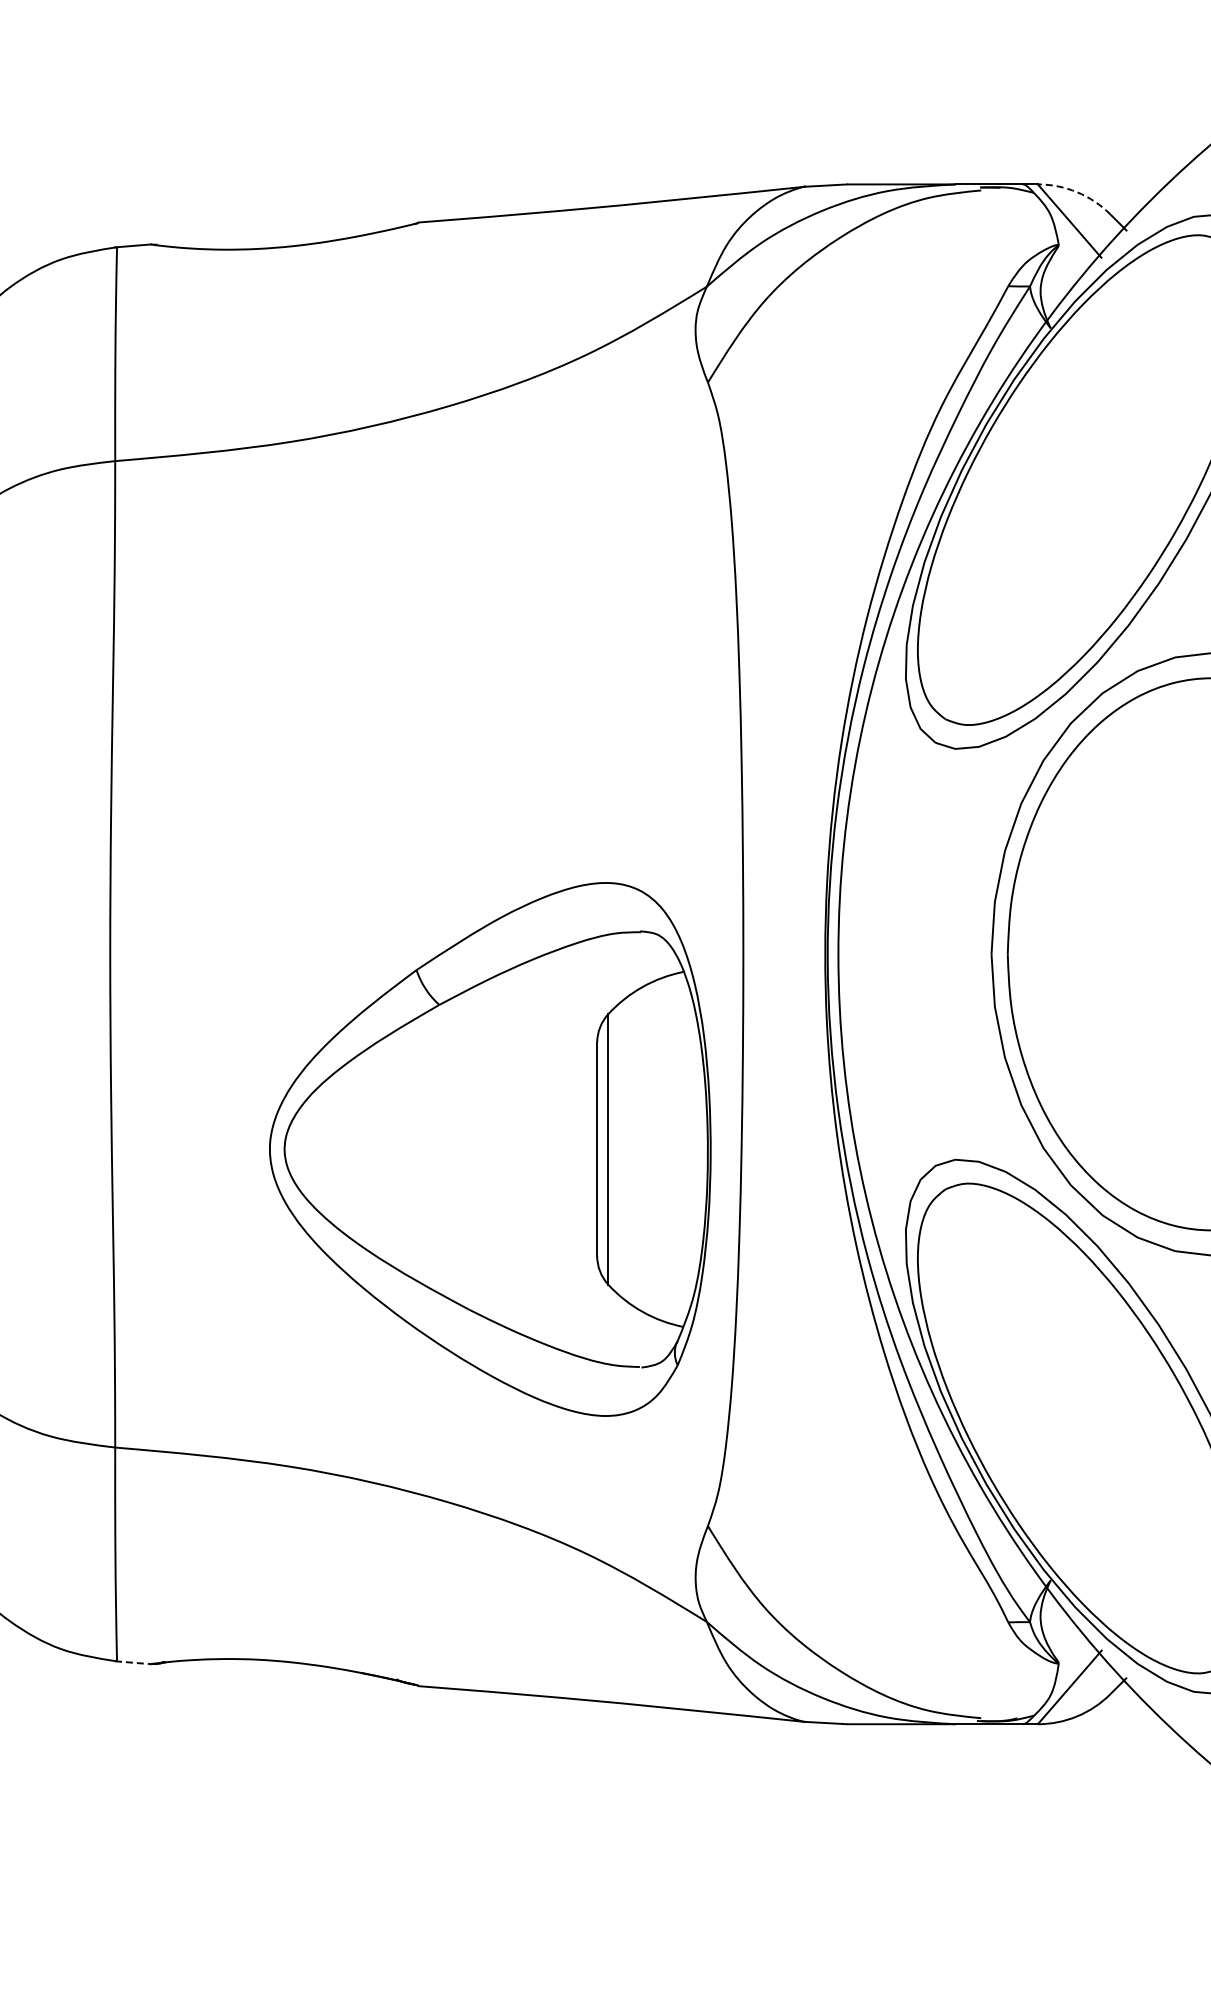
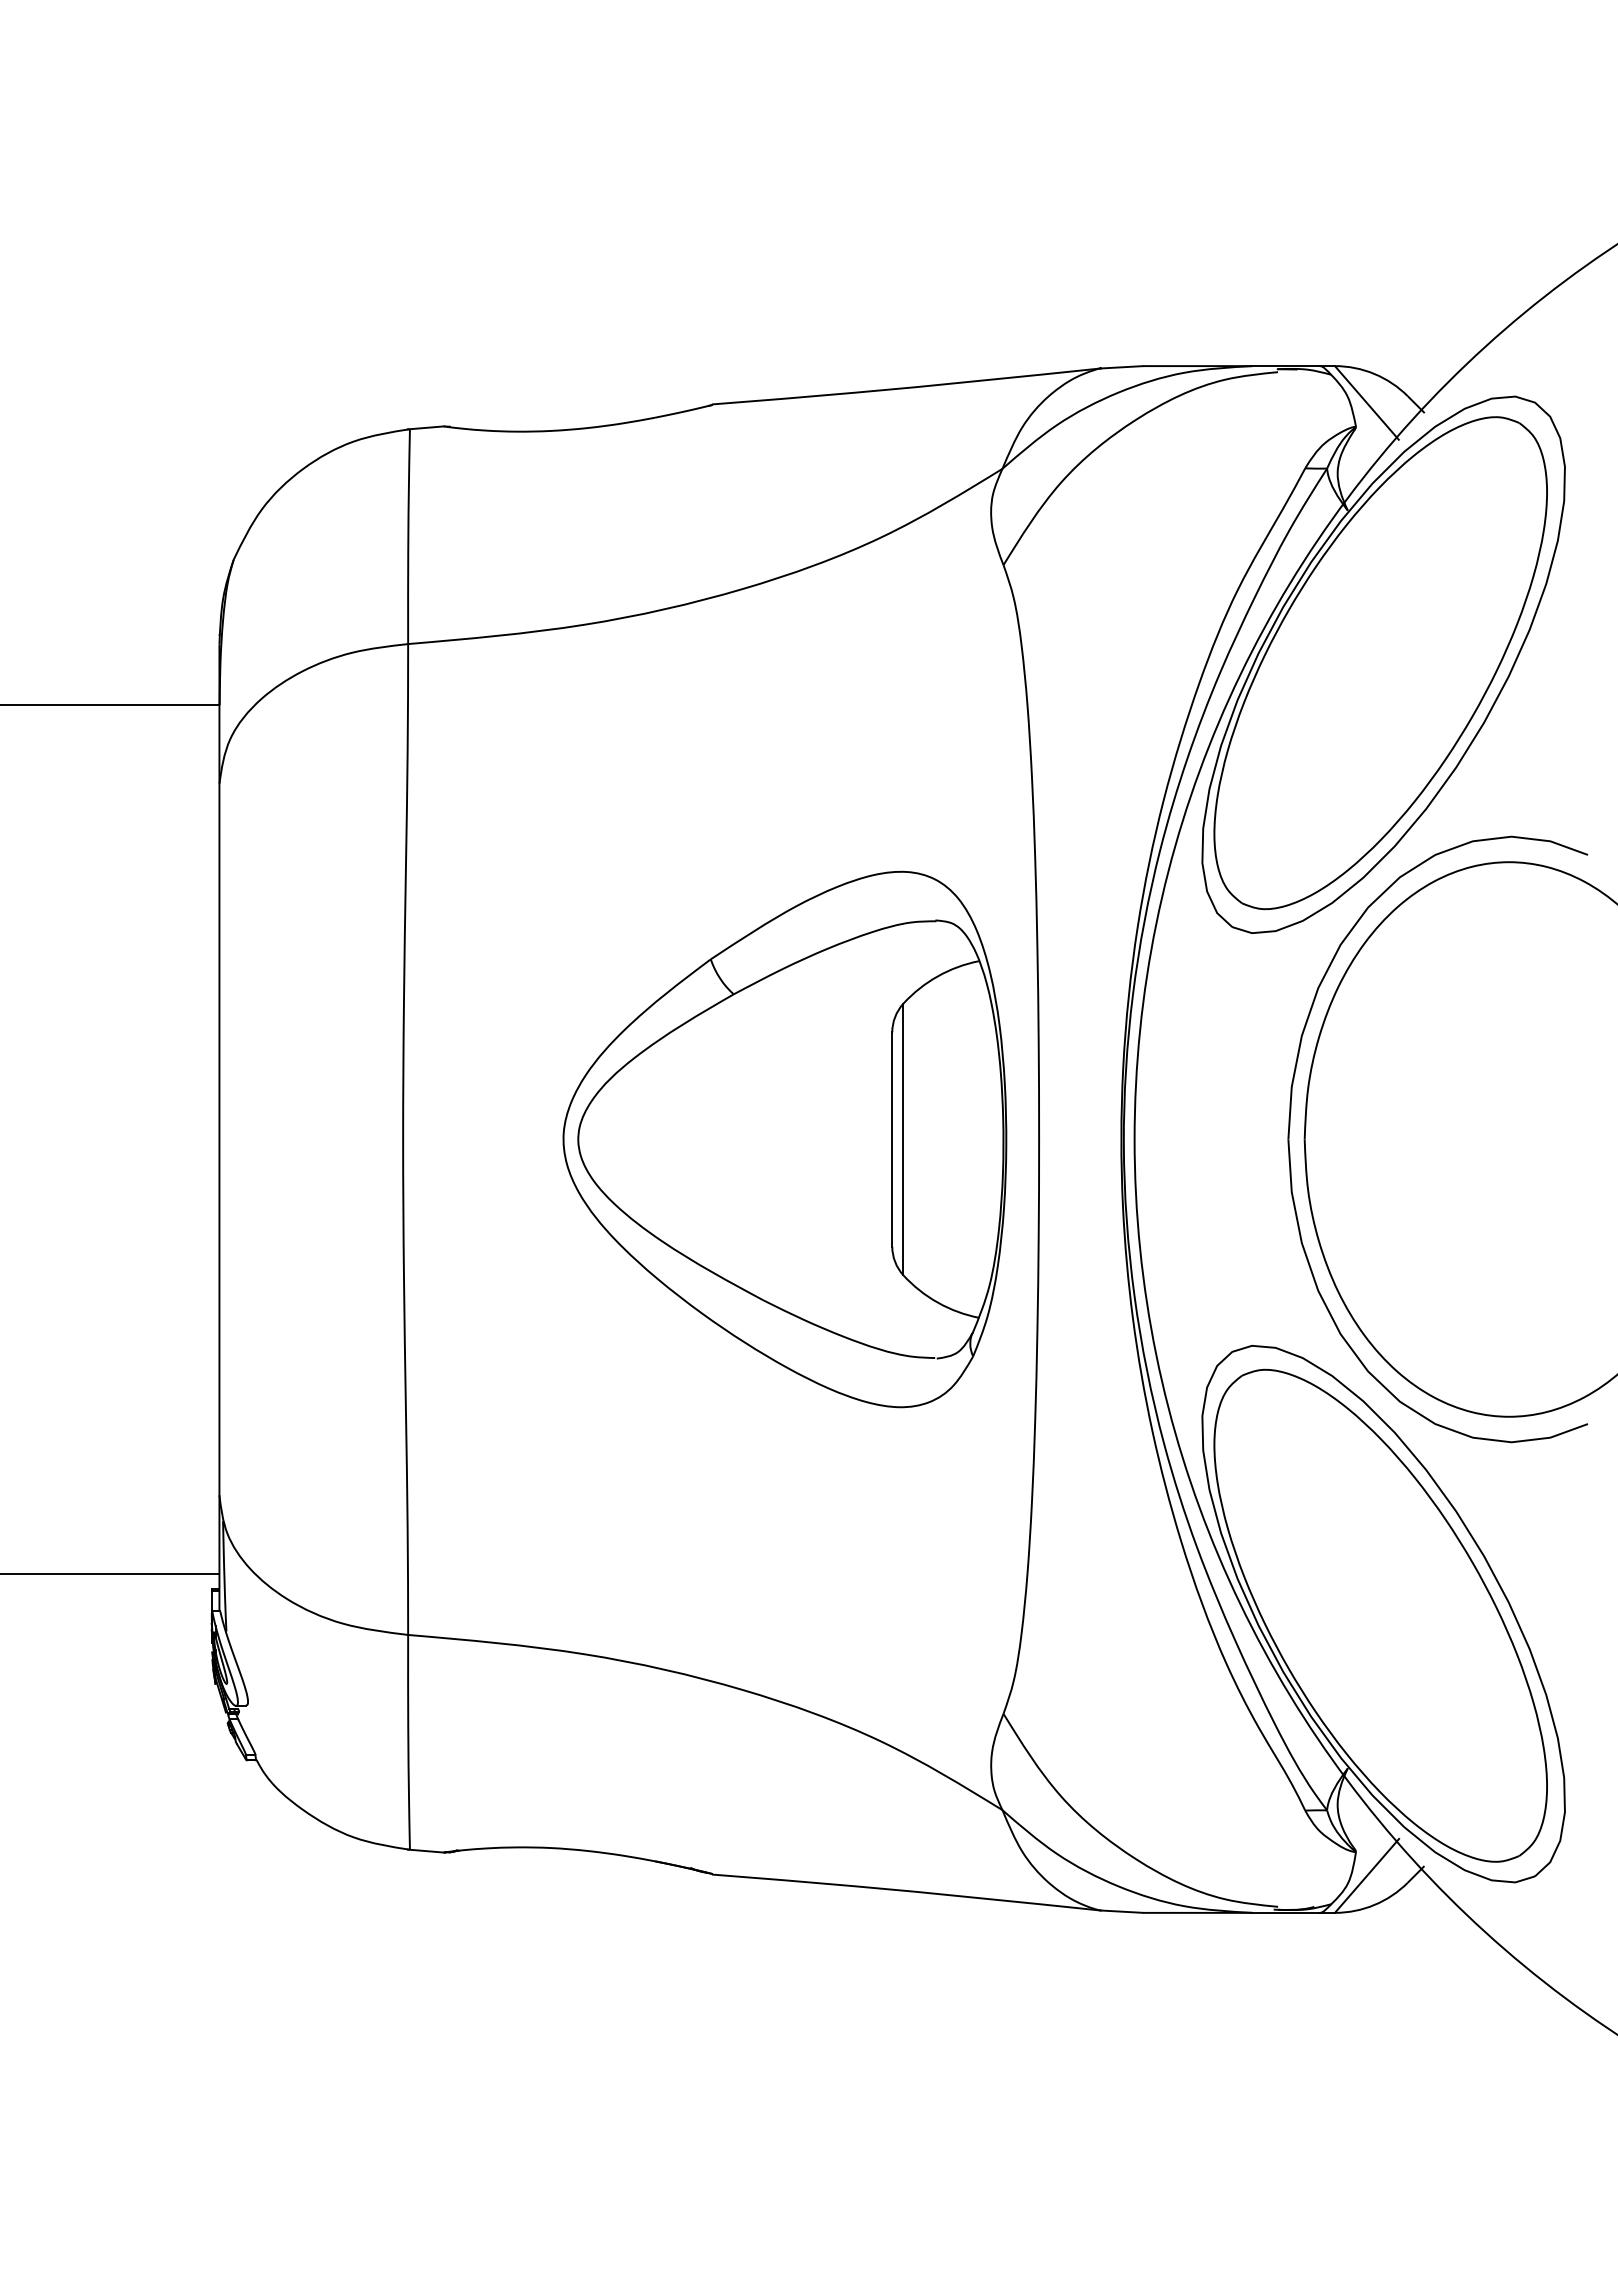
arc: (1077, 191) -> (1374, 373), dashed -> solid
part: (489, 1149) -> (784, 1139), moved
line: (133, 1663) -> (426, 1851), dashed -> solid

